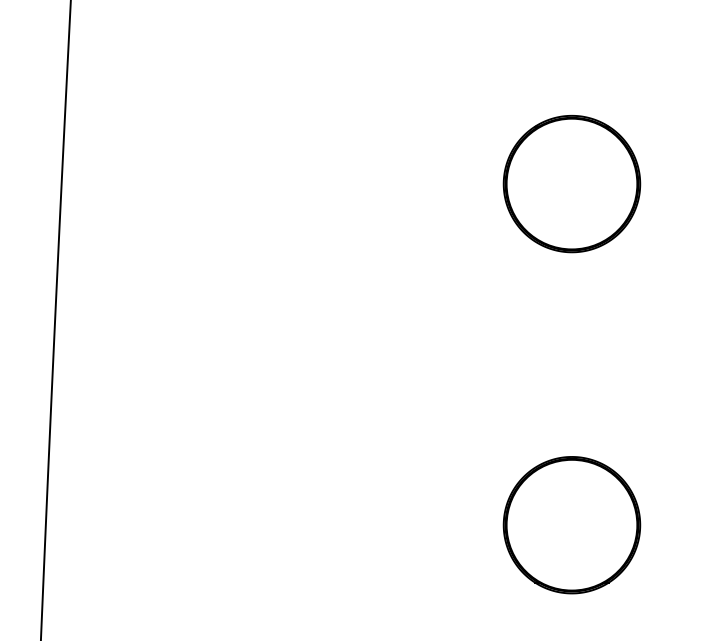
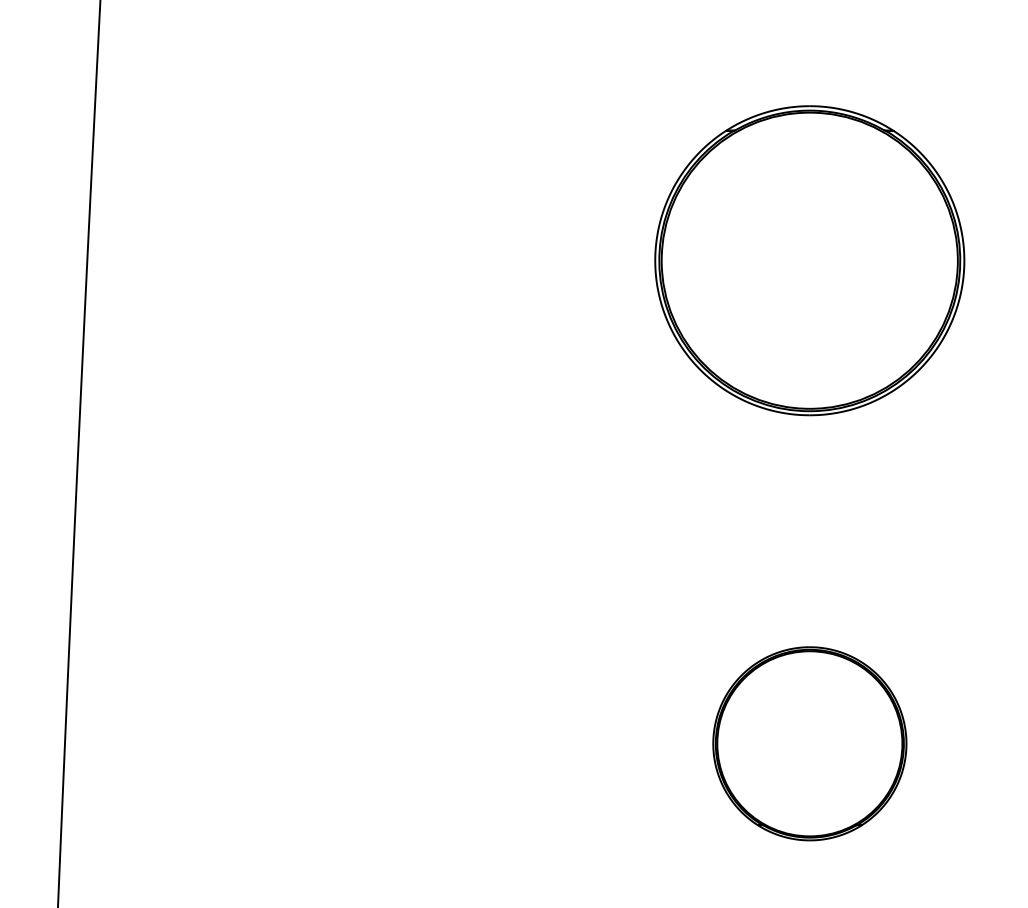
part: (571, 183) -> (809, 260), size x1.6

